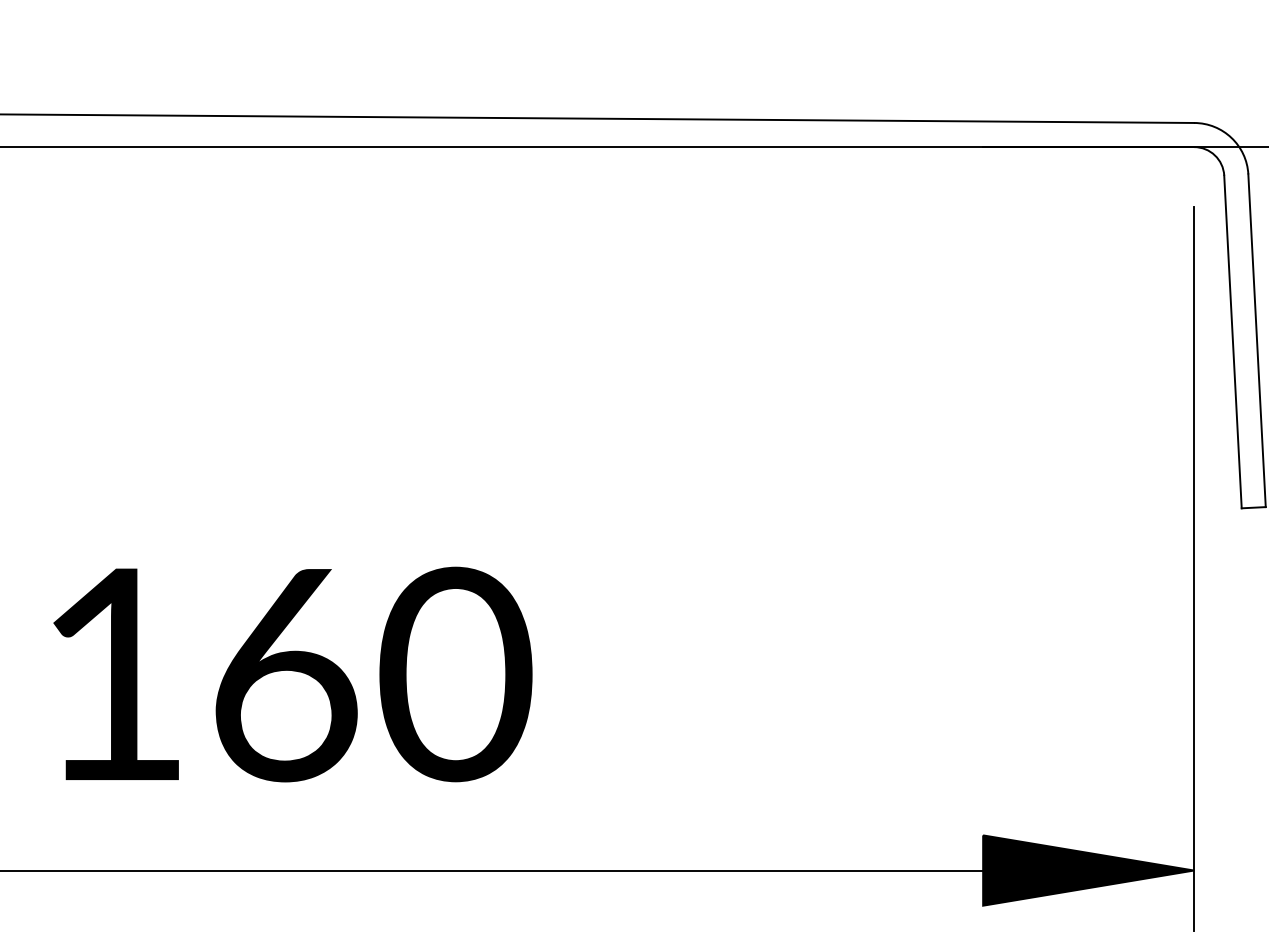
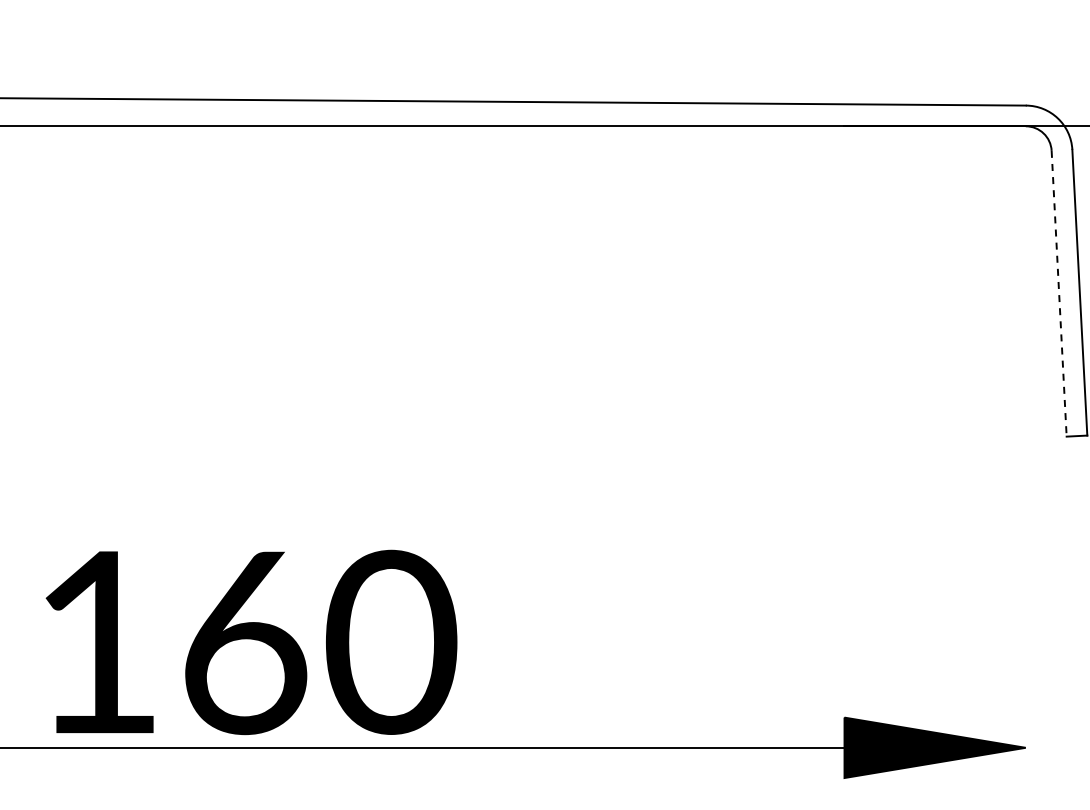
line: (1233, 342) -> (1059, 294), solid -> dashed
line: (1193, 568) -> (1025, 488), removed
text: (292, 674) -> (251, 642), moved

